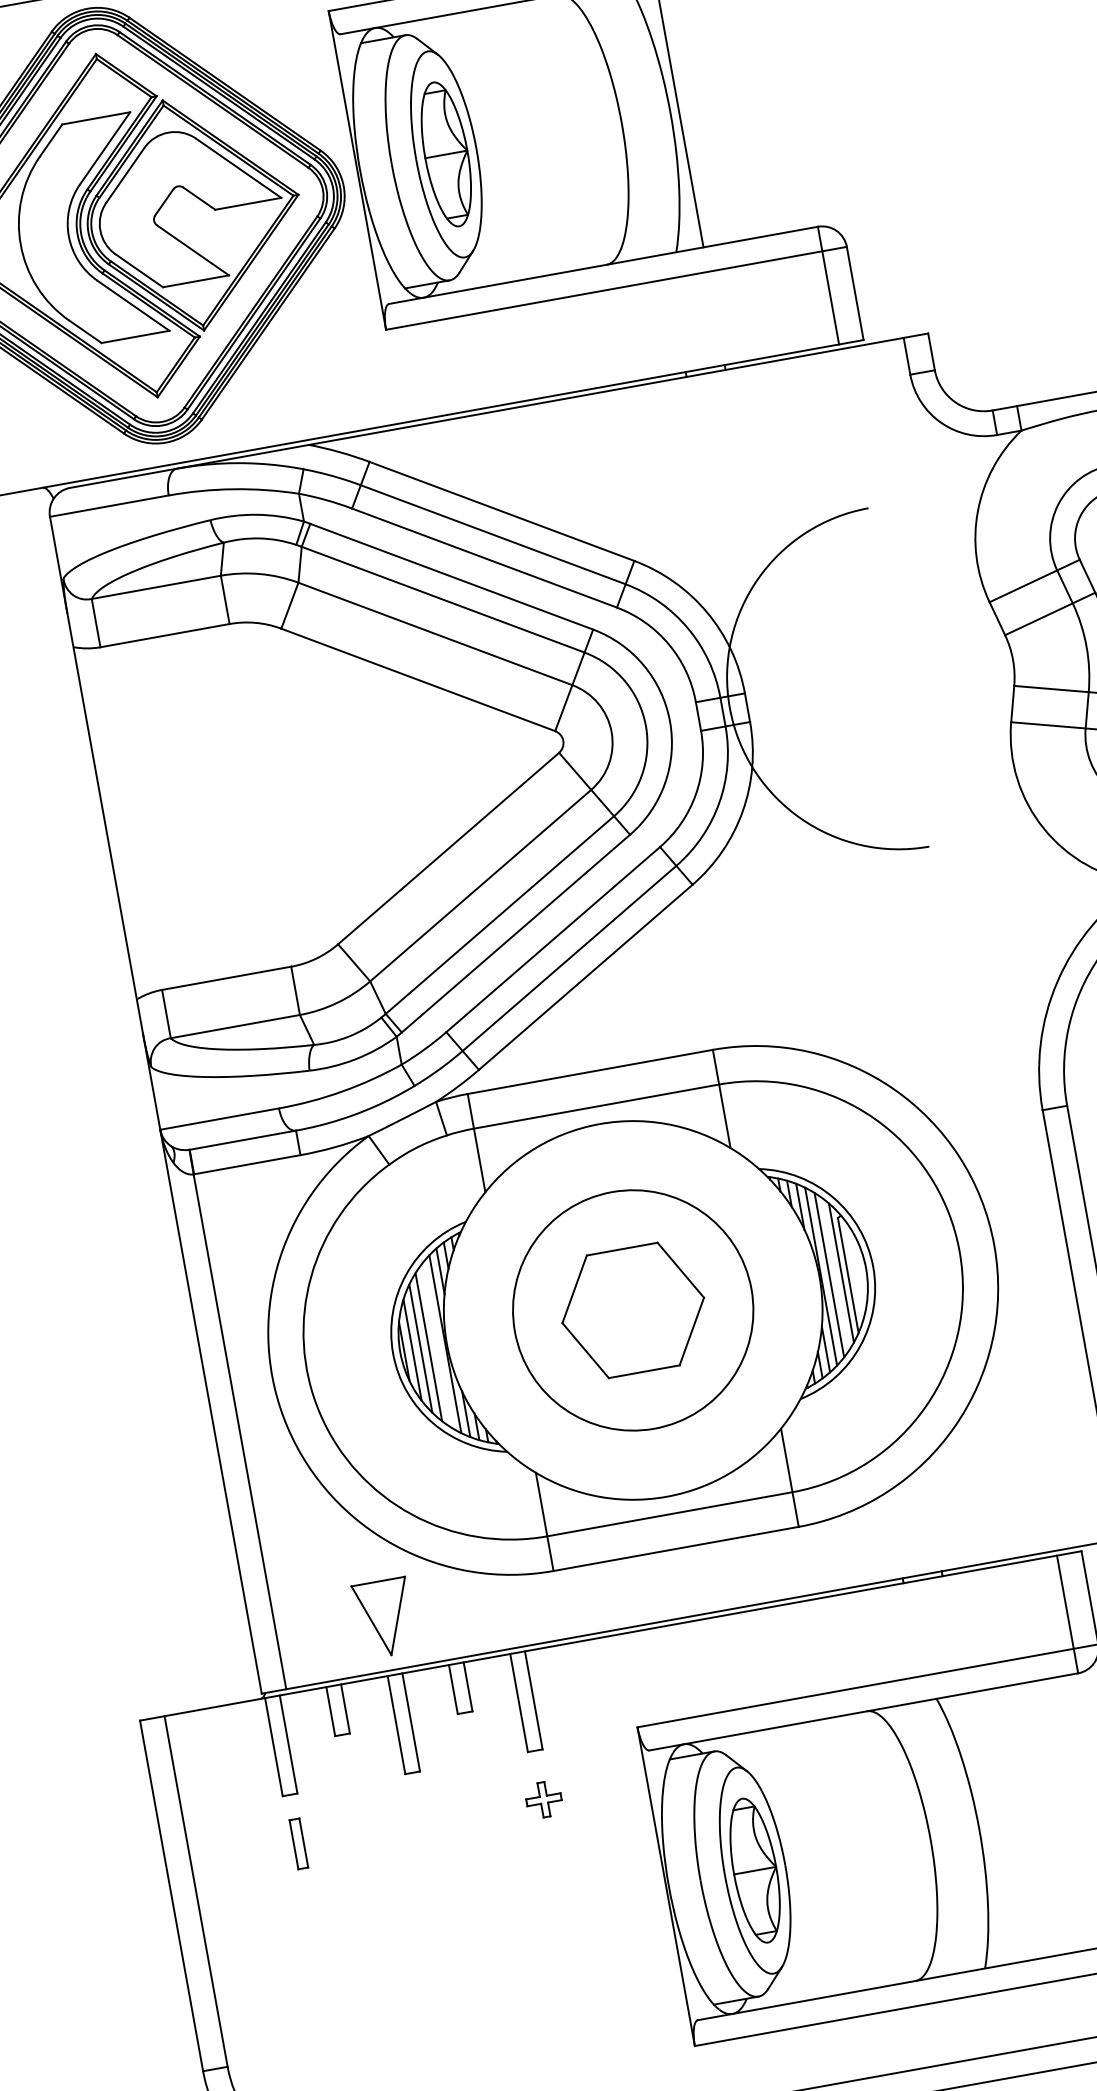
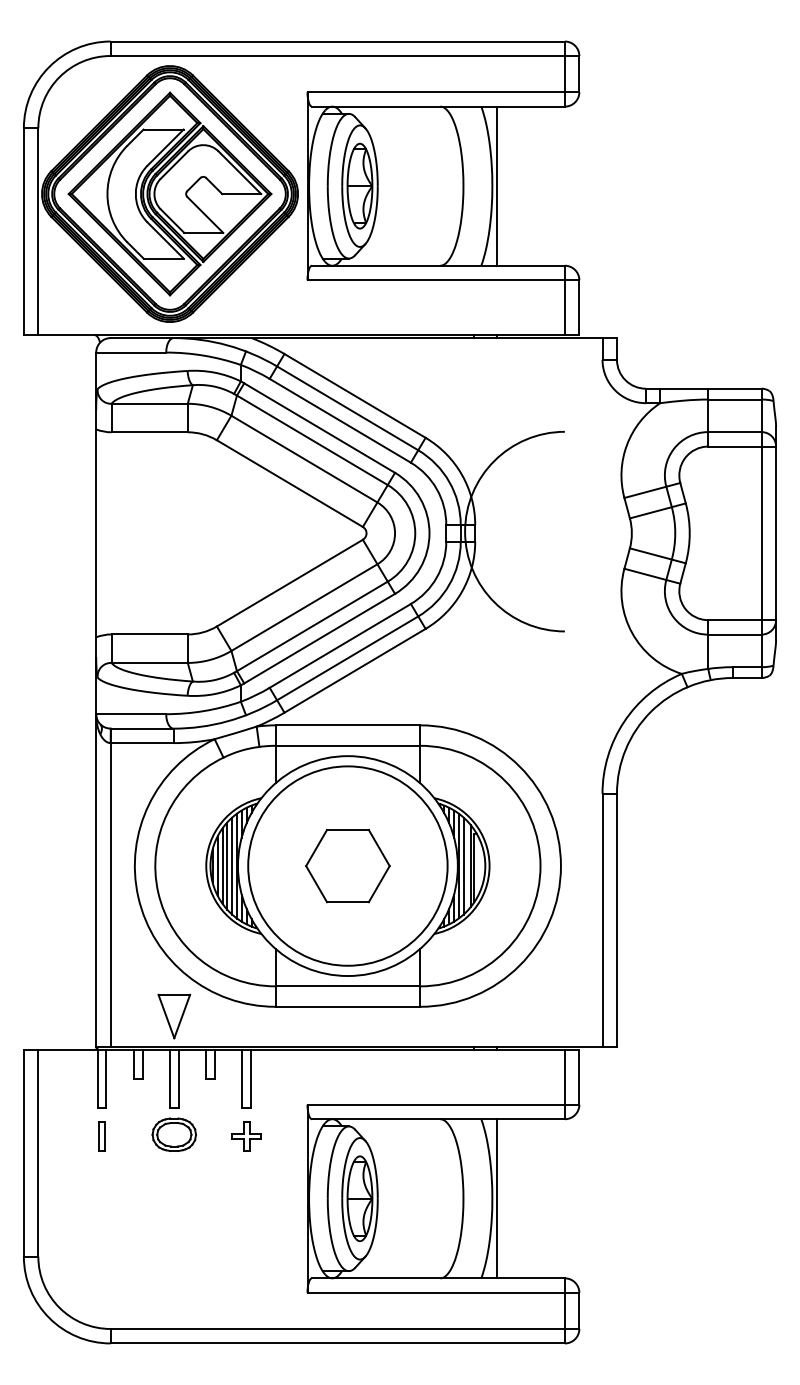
circle: (632, 1309) -> (347, 865), size x1.43
line: (437, 1344) -> (232, 865), added
part: (543, 1799) -> (246, 1136), size x1.43
part: (419, 1818) -> (173, 1134), added
line: (988, 1828) -> (497, 1198), added

